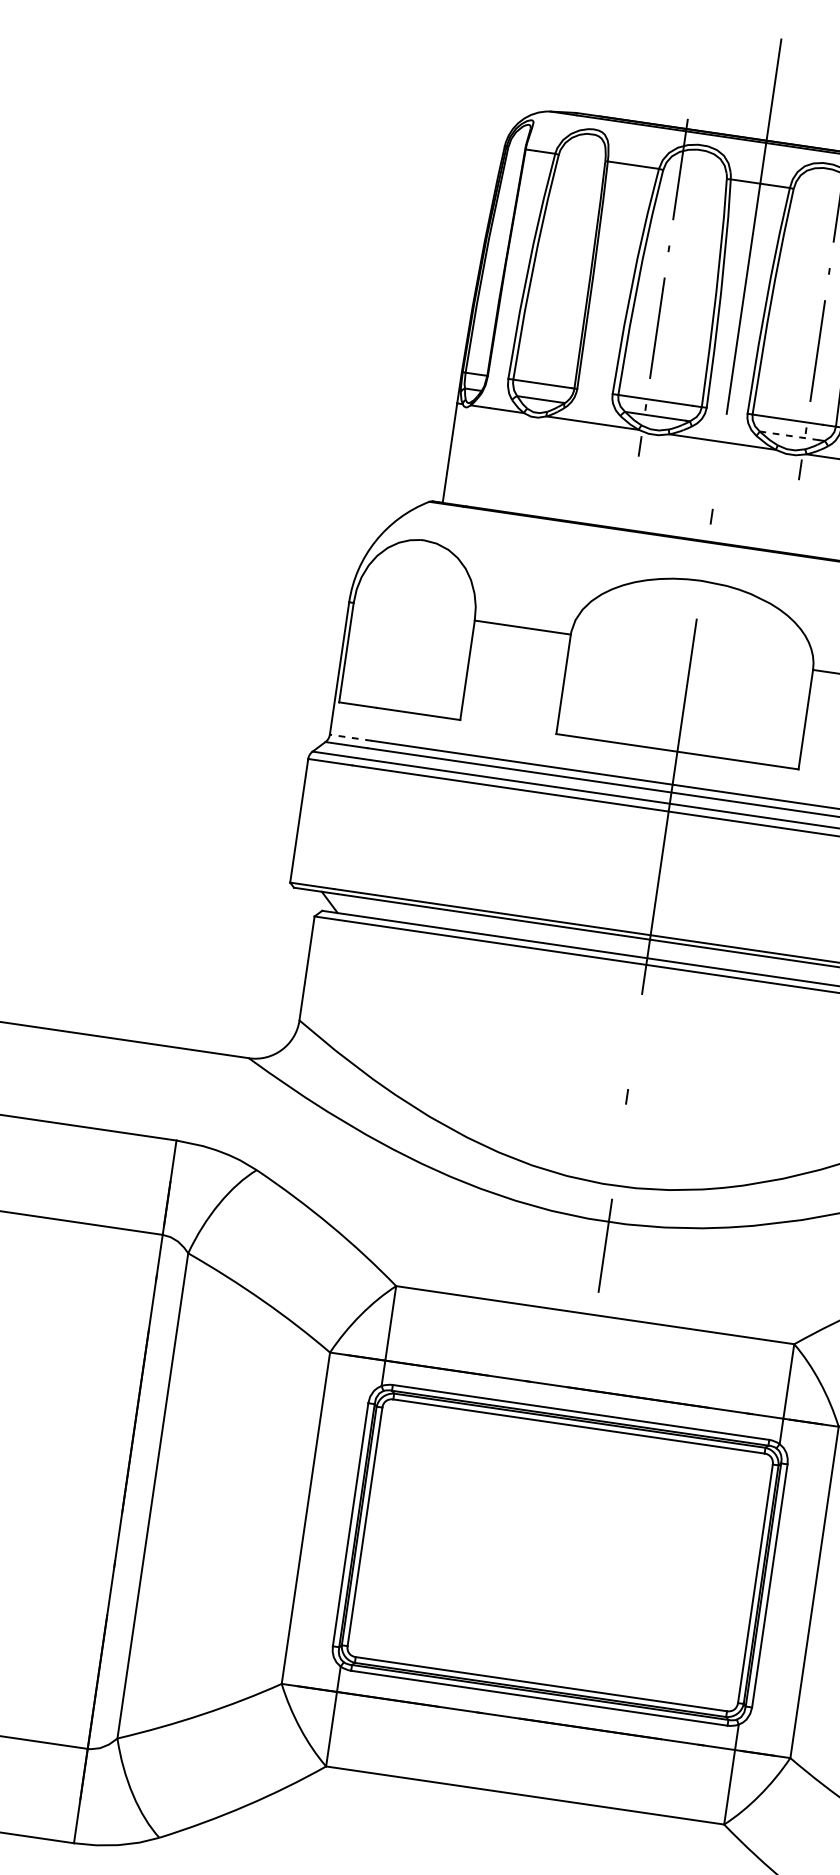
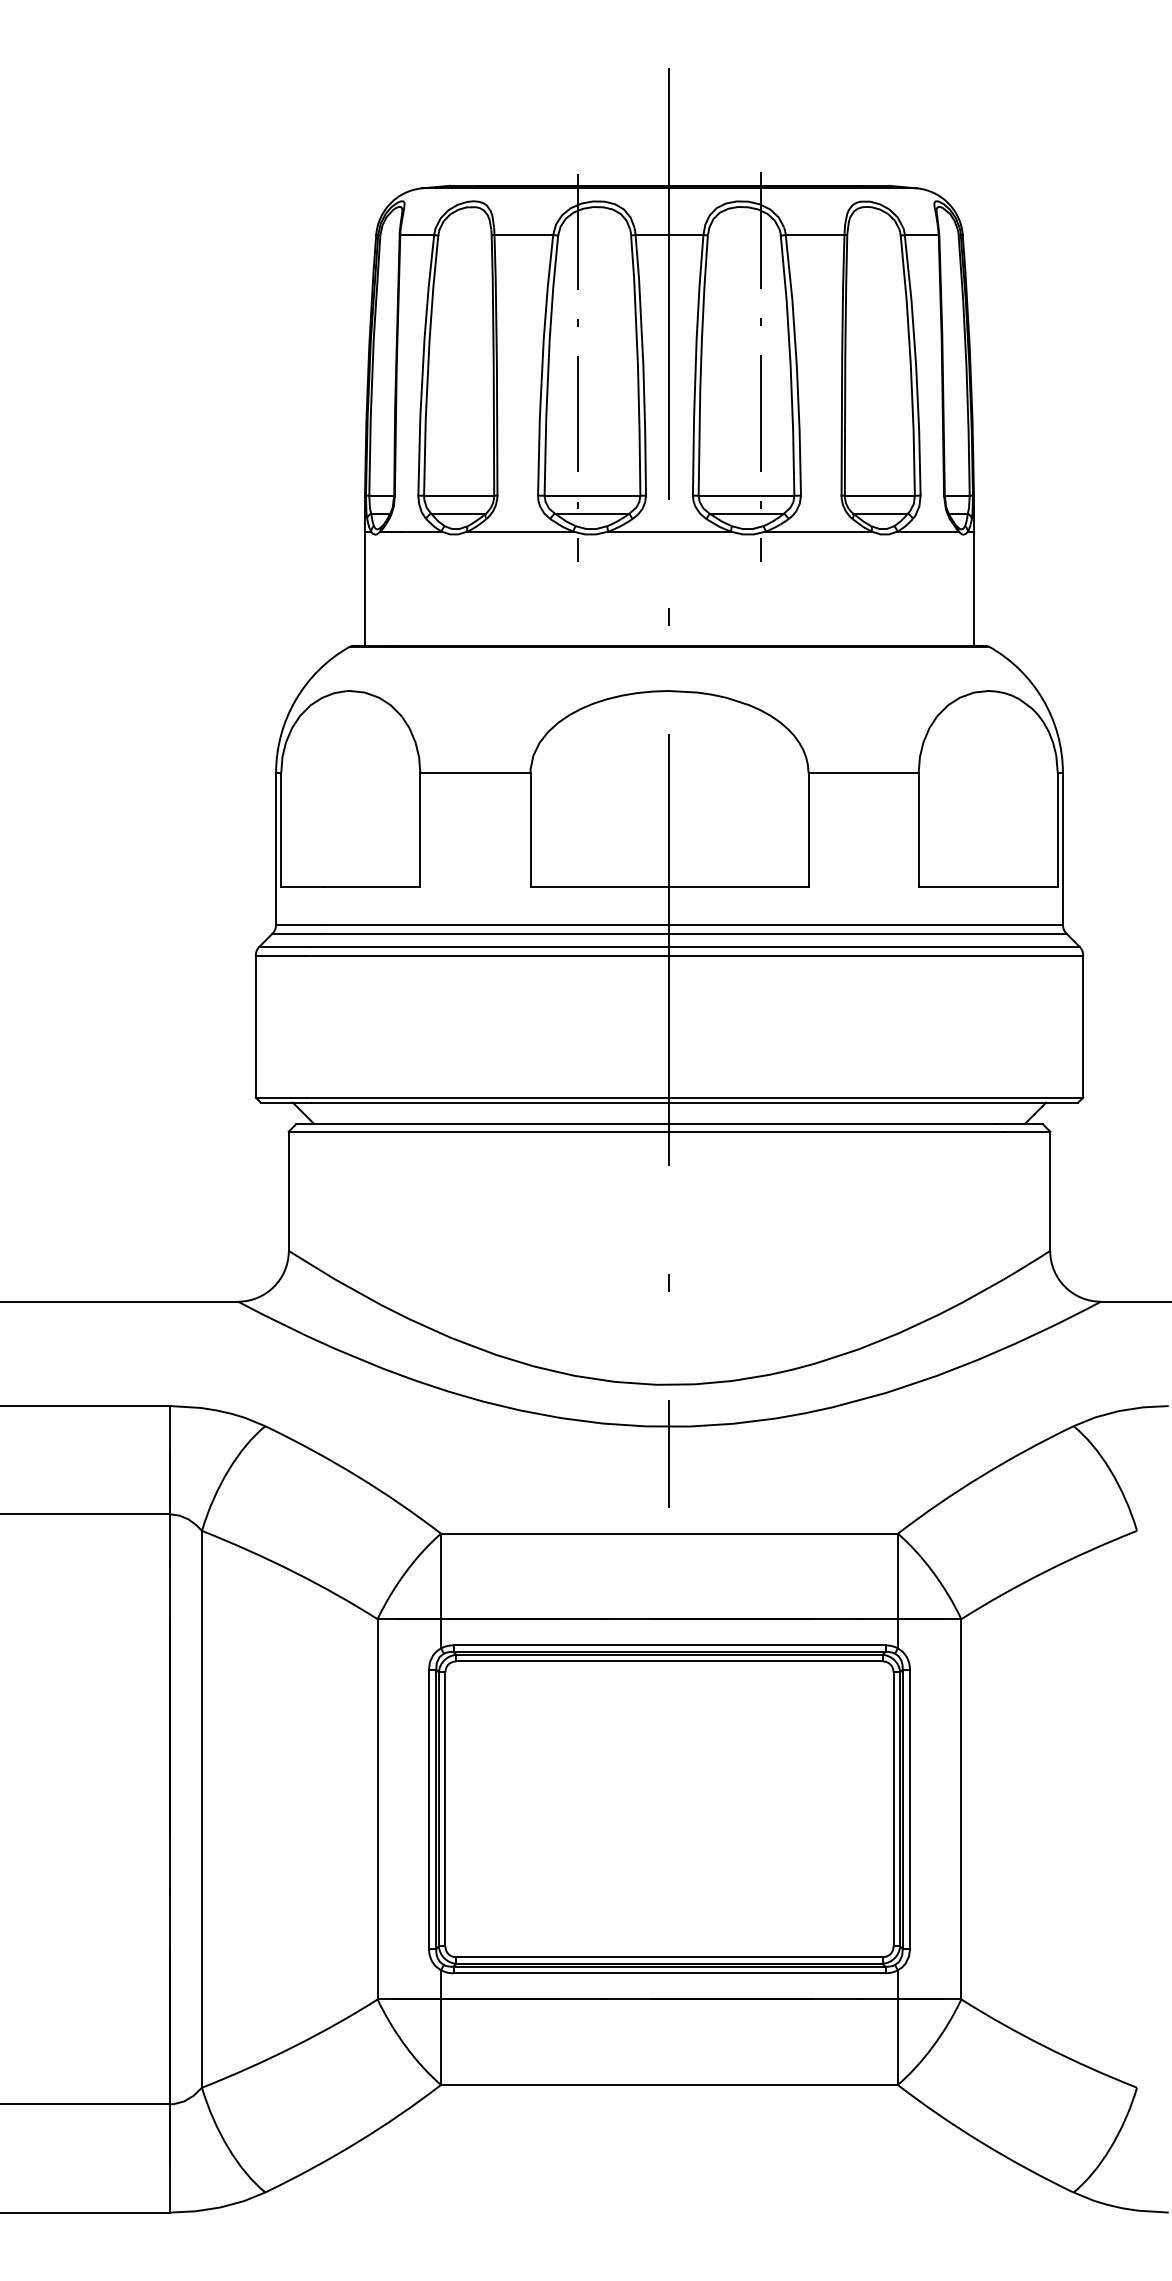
line: (789, 435) -> (743, 513), dashed -> solid
line: (350, 737) -> (299, 924), dashed -> solid

